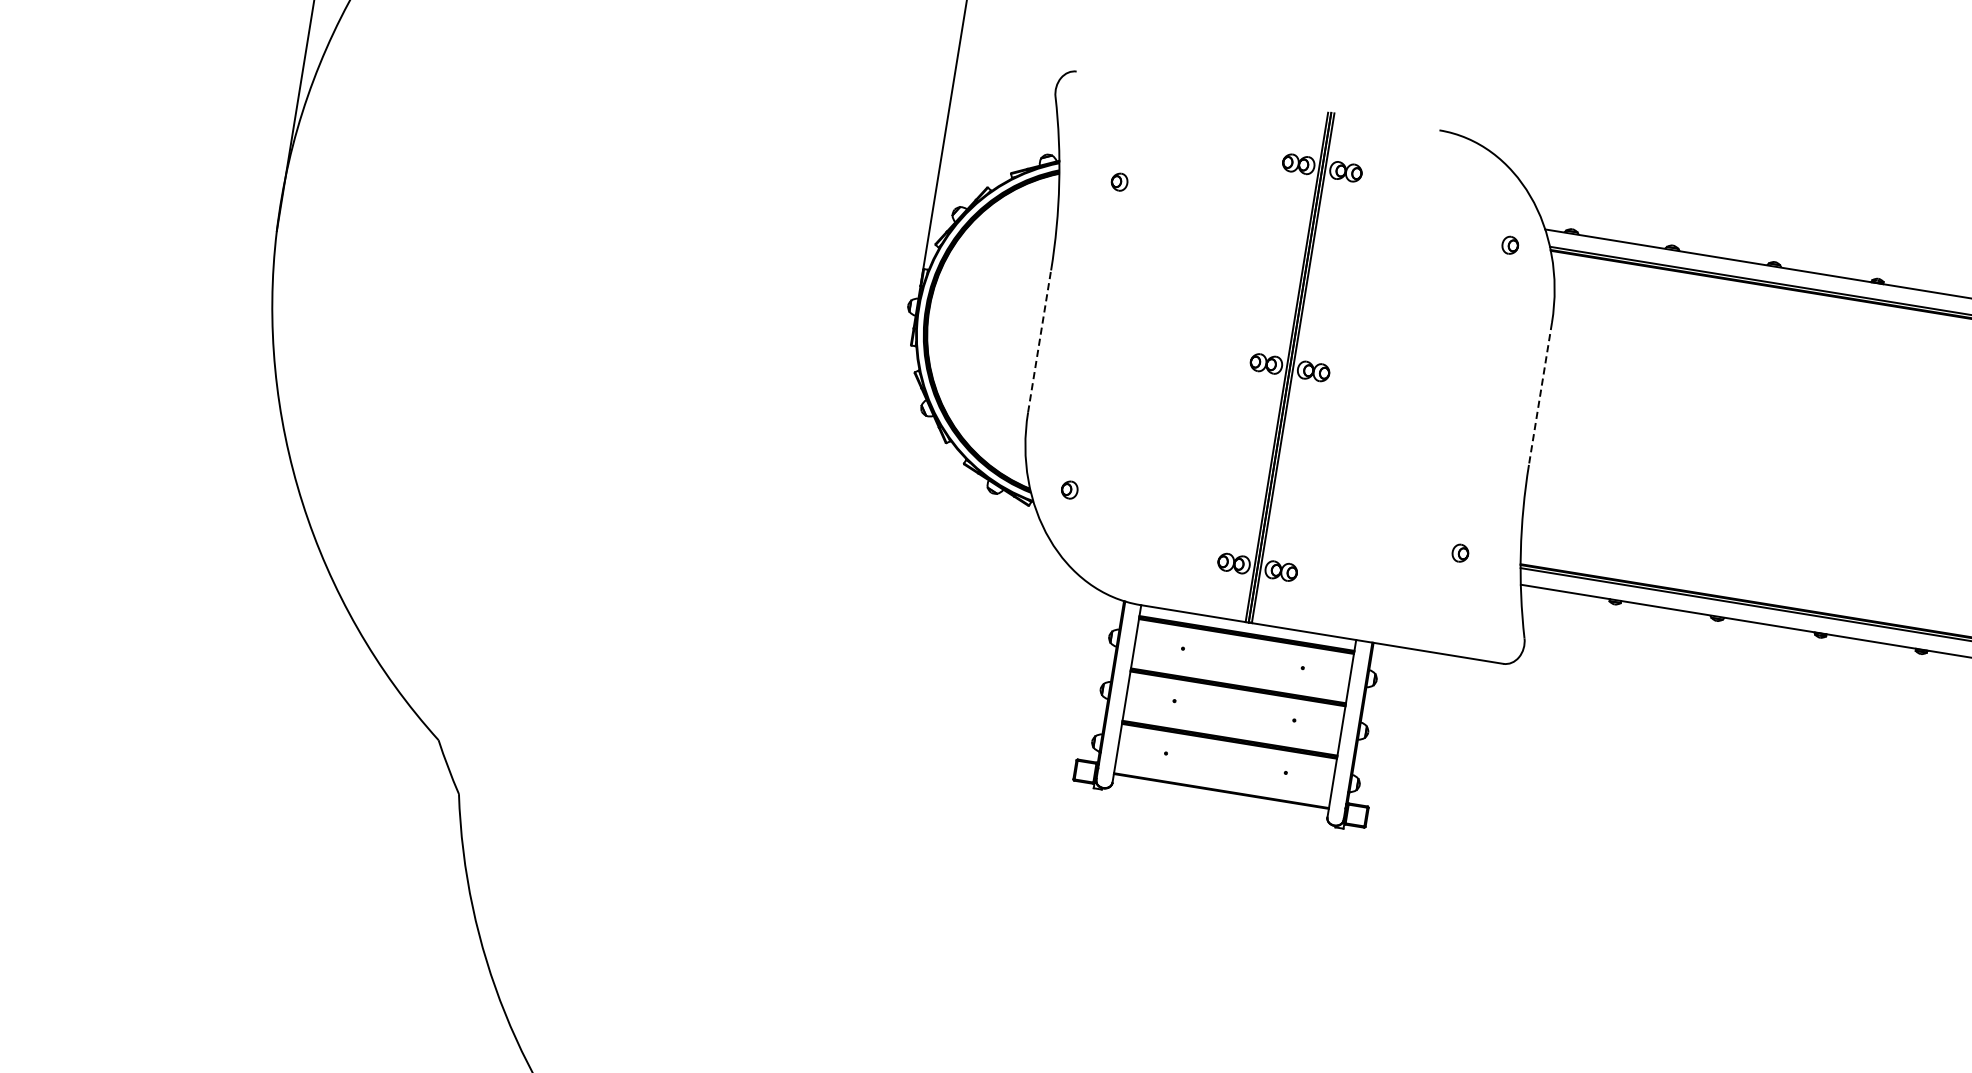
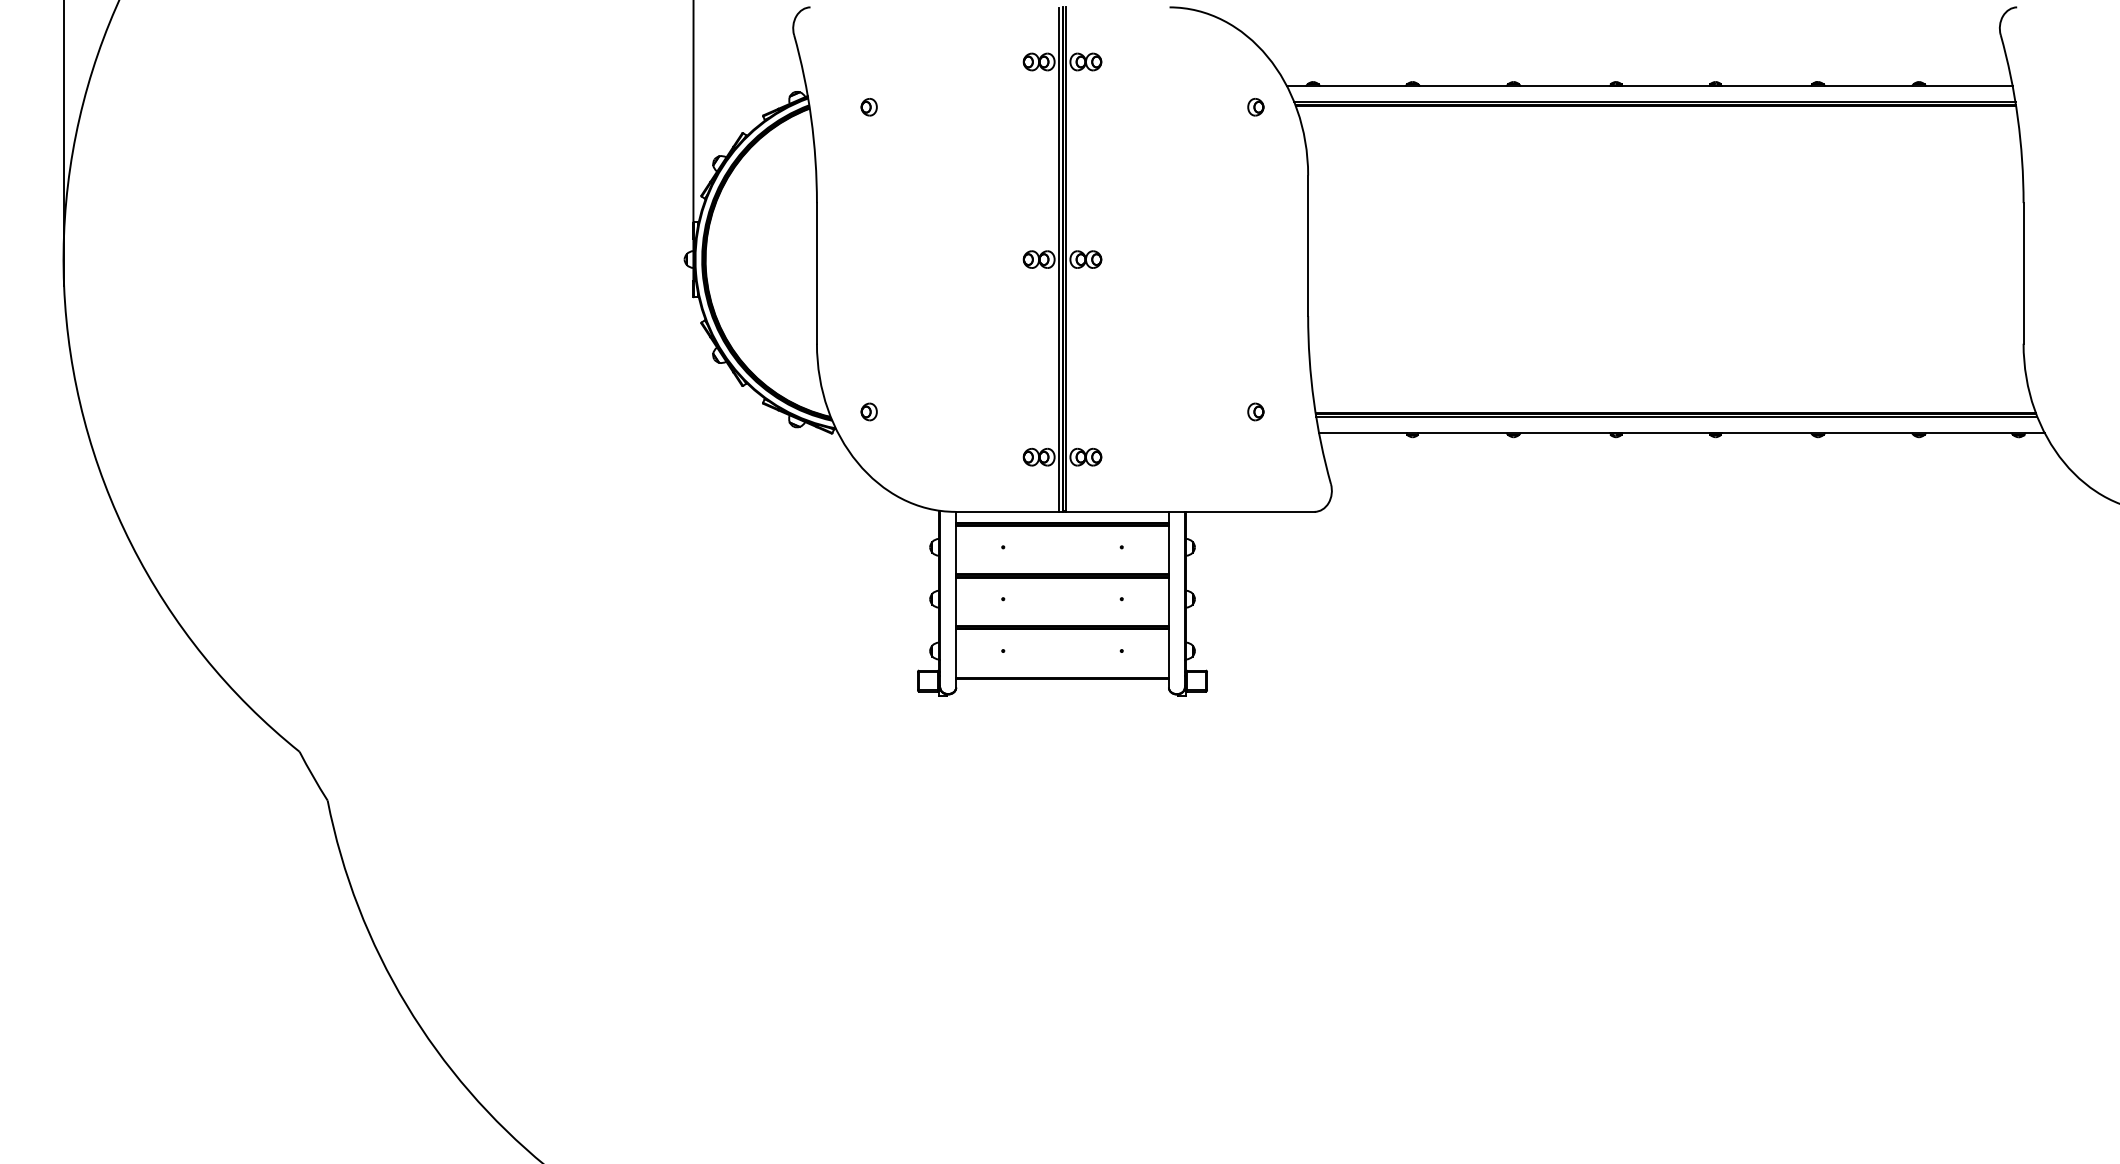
line: (1039, 340) -> (816, 272), dashed -> solid
line: (1540, 394) -> (1308, 246), dashed -> solid

